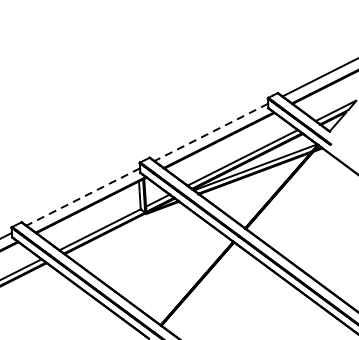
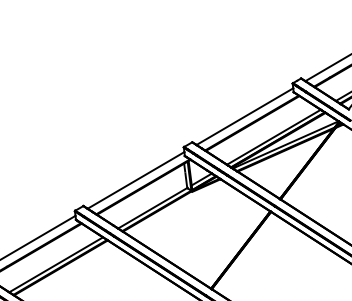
line: (210, 132) -> (244, 116), dashed -> solid
line: (82, 197) -> (135, 180), dashed -> solid

